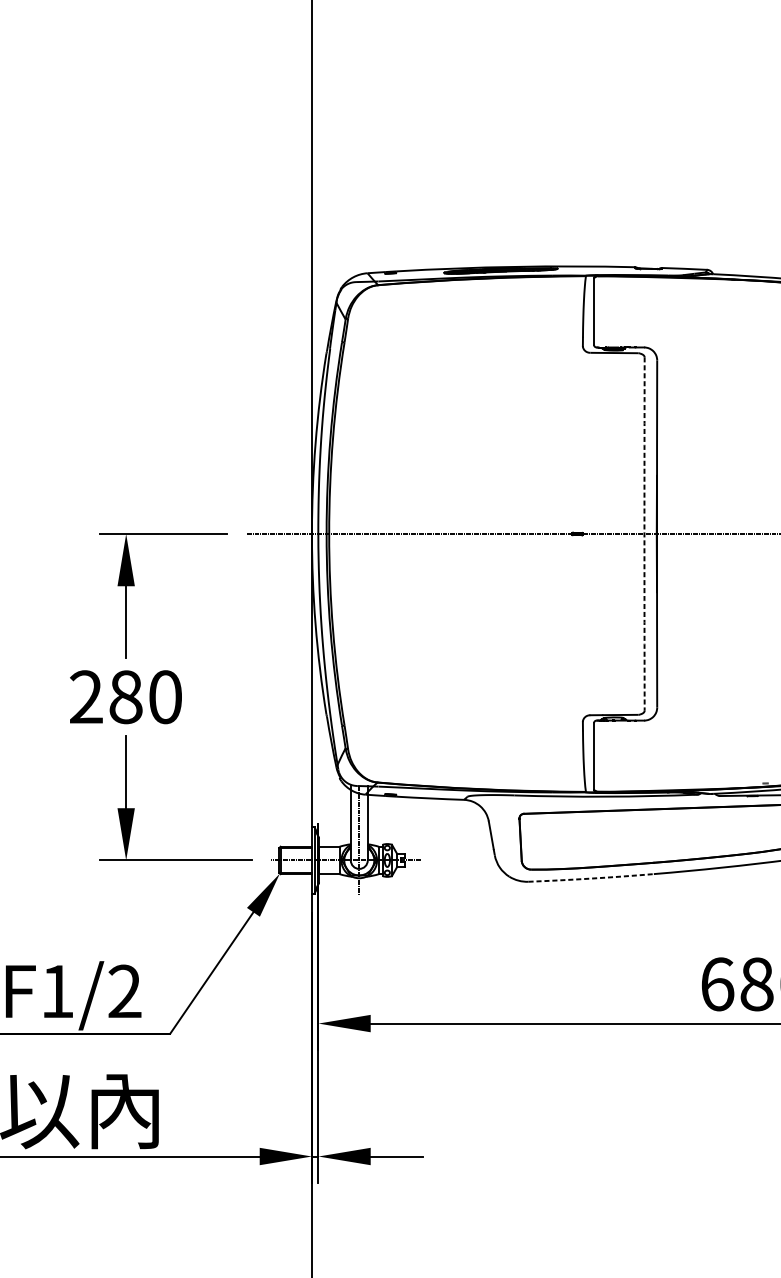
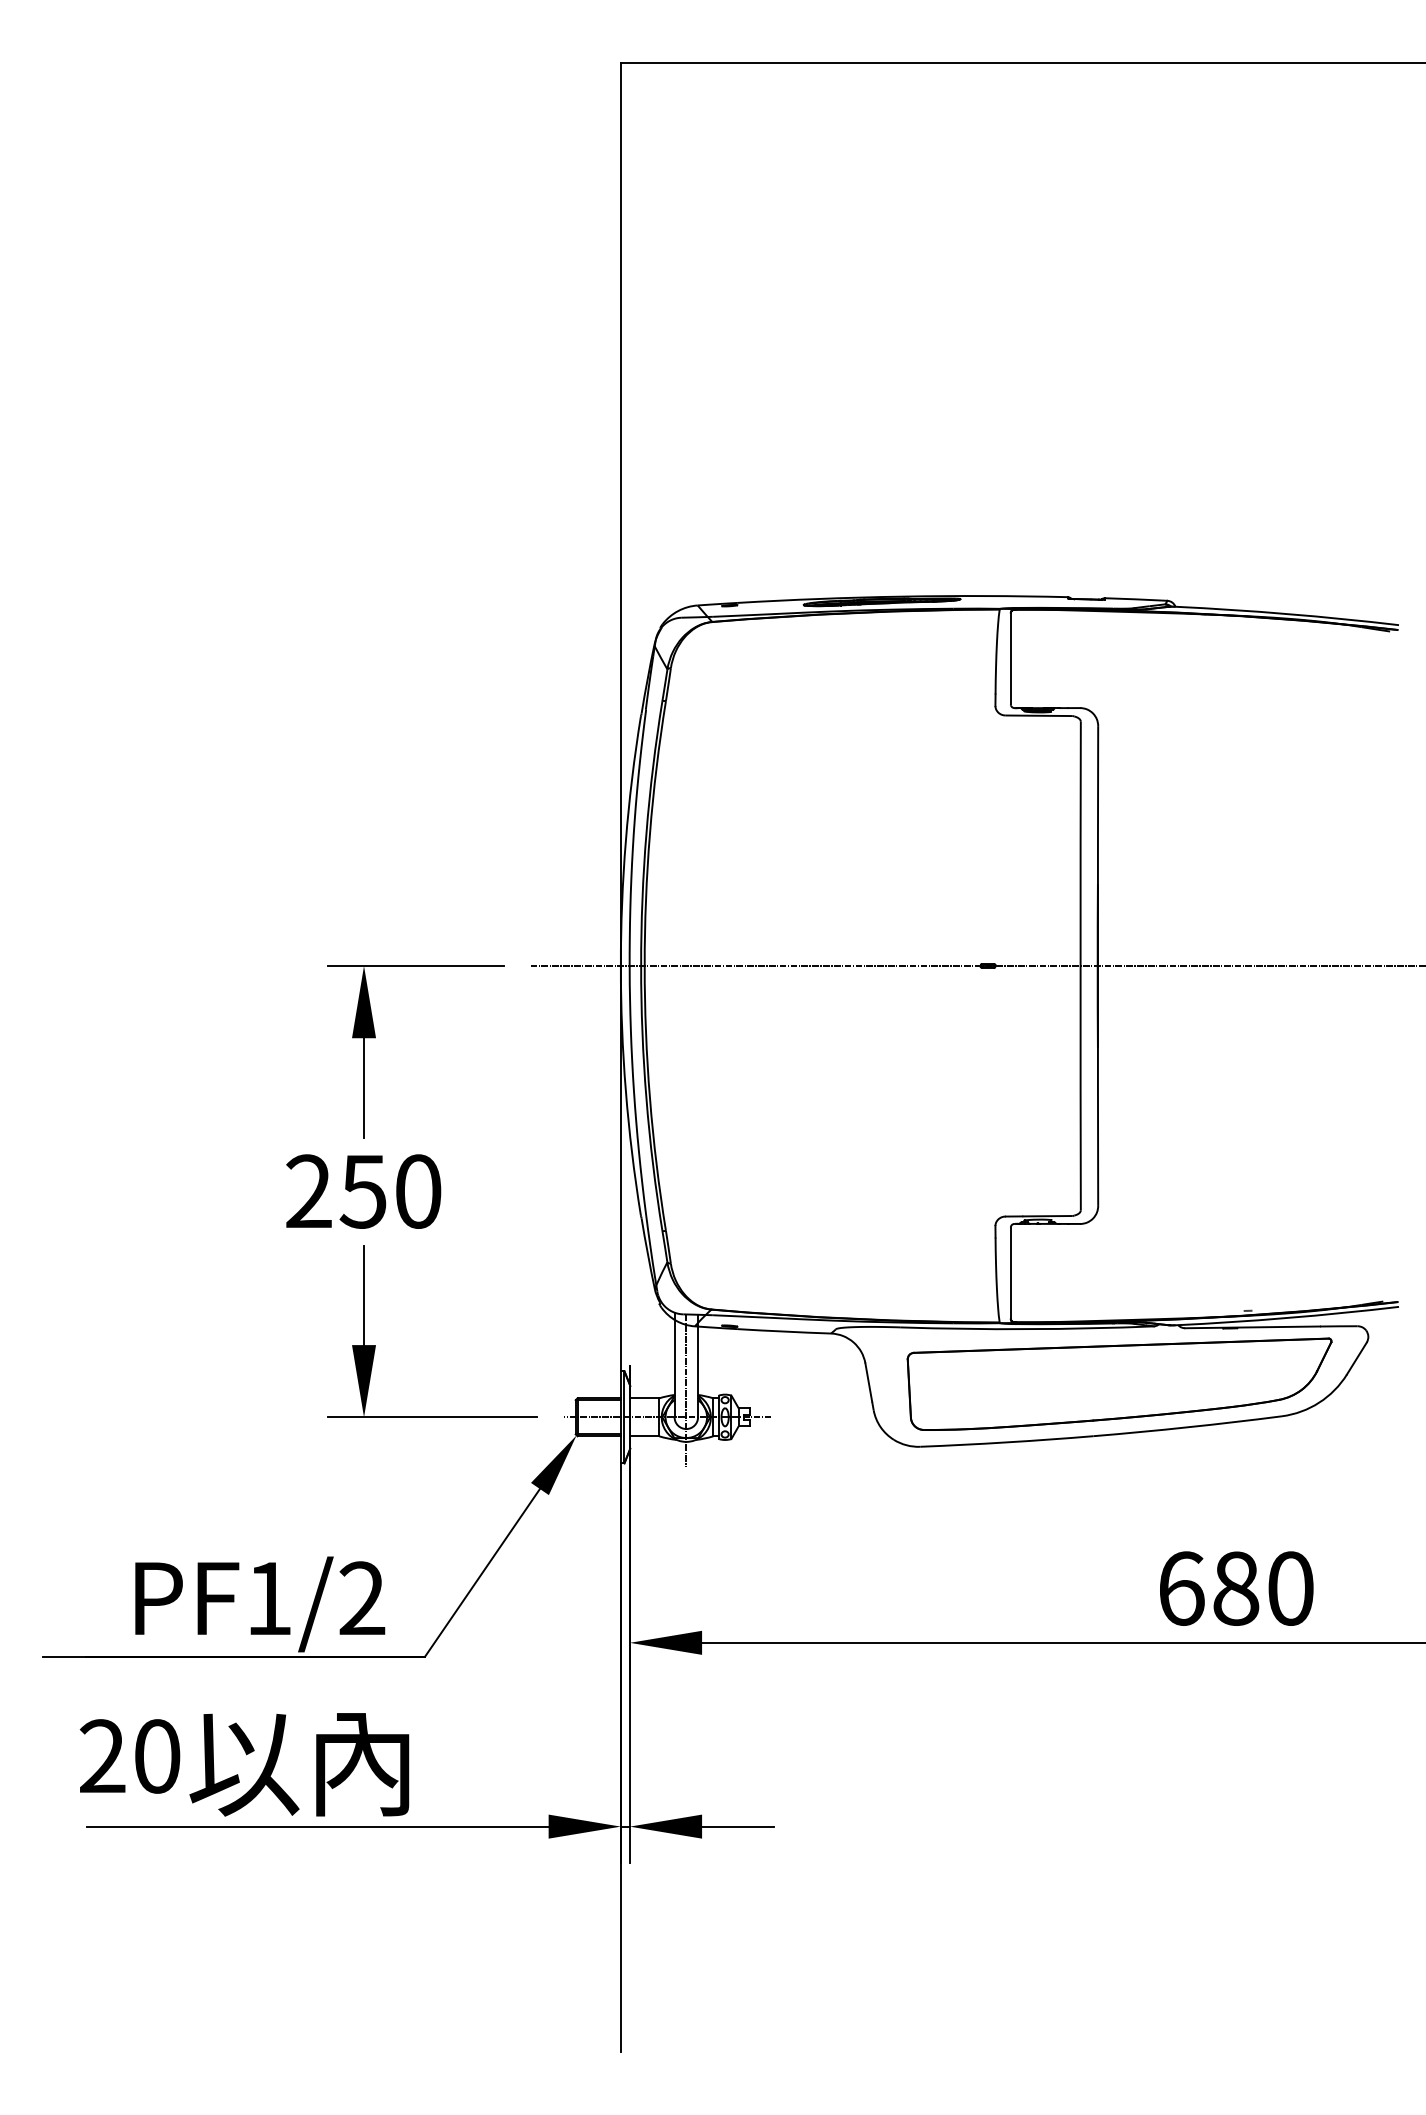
arc: (644, 534) -> (1080, 966), dashed -> solid
text: (125, 697) -> (362, 1191), 280 -> 250
arc: (590, 878) -> (1006, 1442), dashed -> solid

